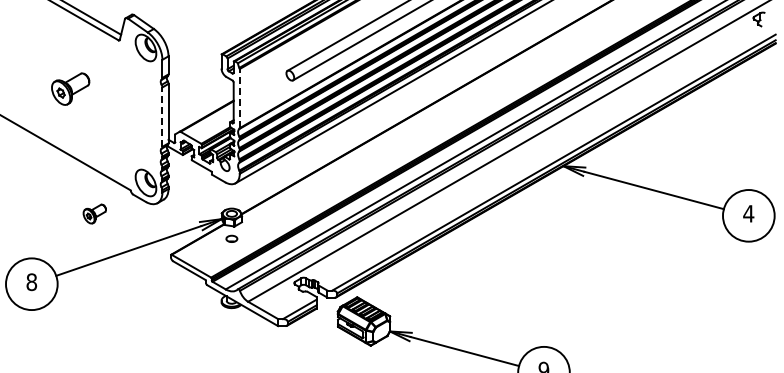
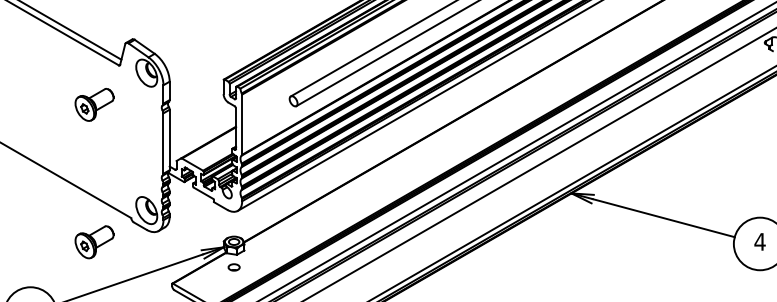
part: (70, 88) -> (94, 104), moved
line: (239, 98) -> (241, 124), dashed -> solid
line: (162, 117) -> (163, 143), dashed -> solid
part: (94, 213) -> (94, 241), size x1.67

